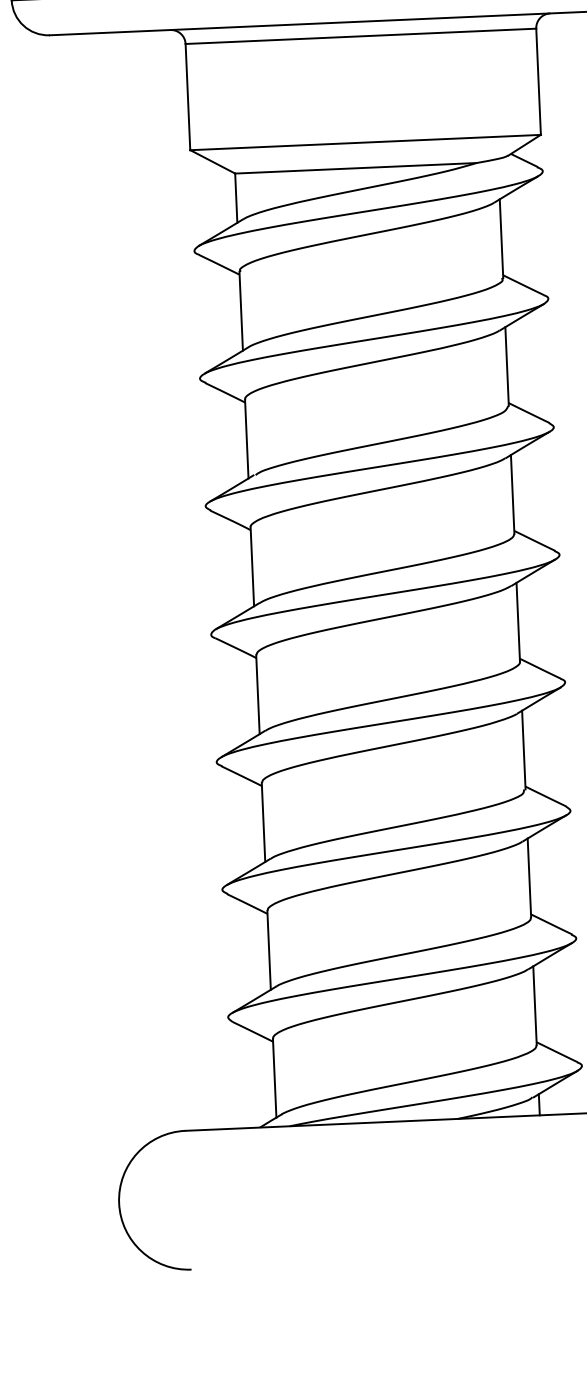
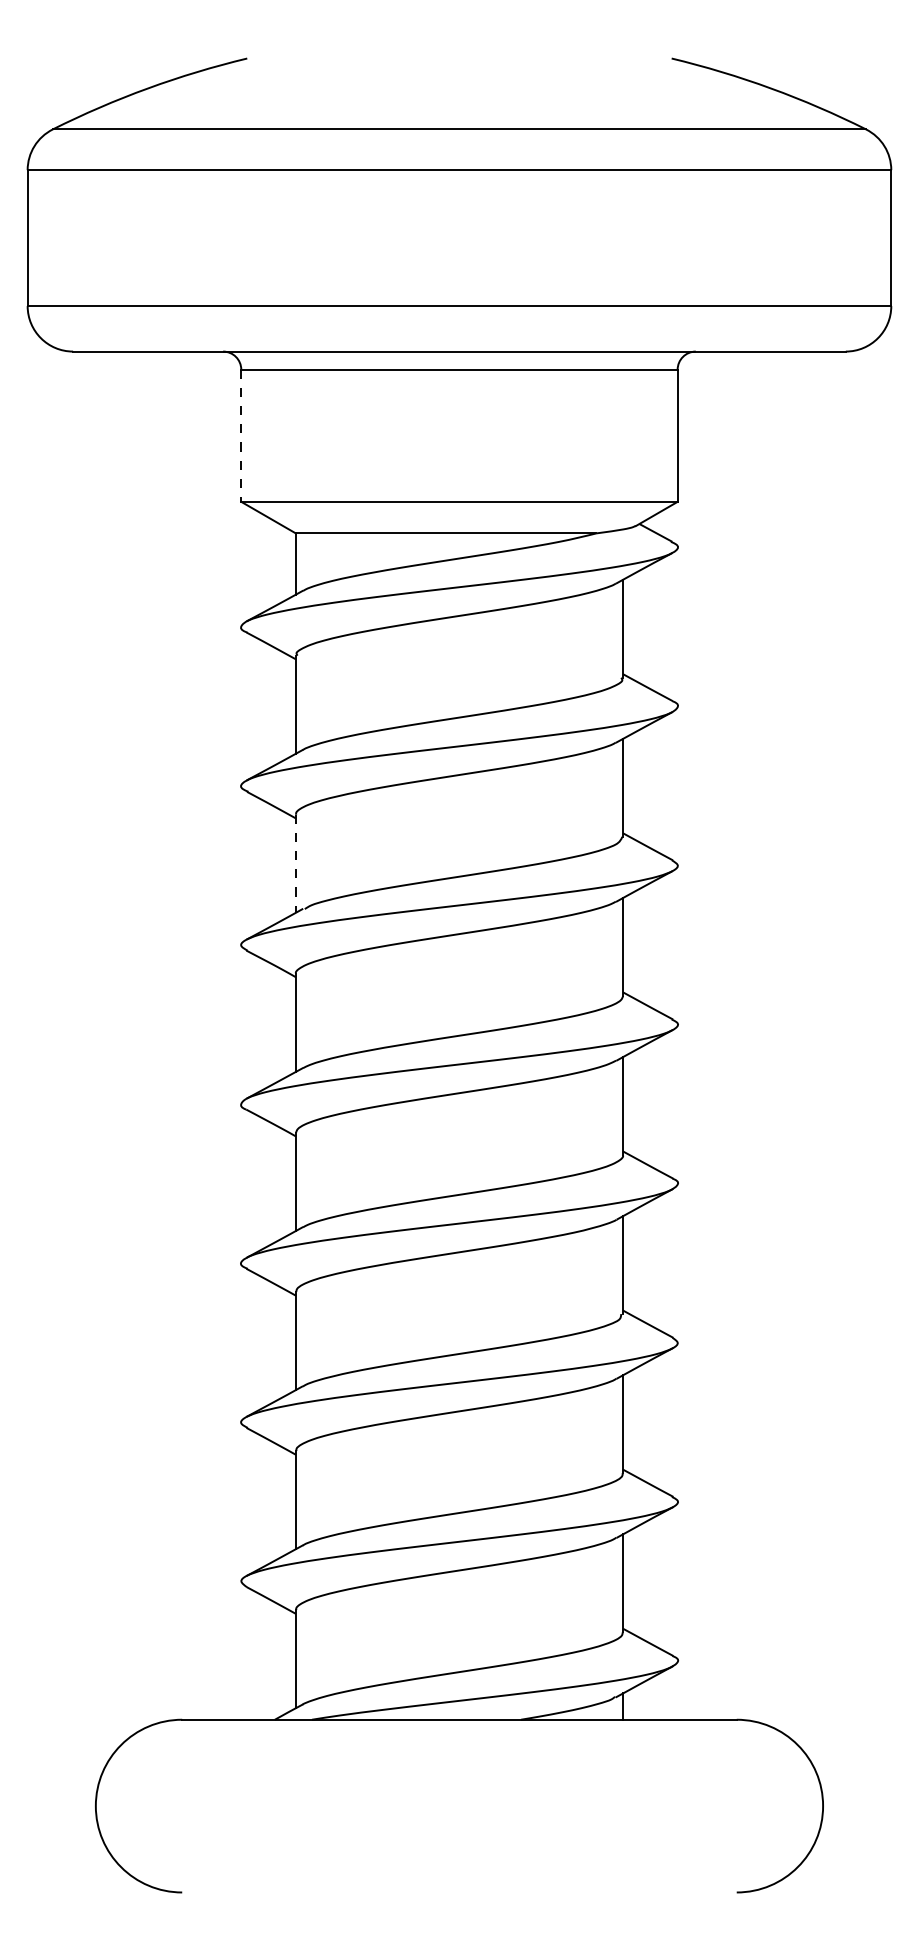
line: (188, 97) -> (241, 436), solid -> dashed
line: (246, 439) -> (295, 864), solid -> dashed

